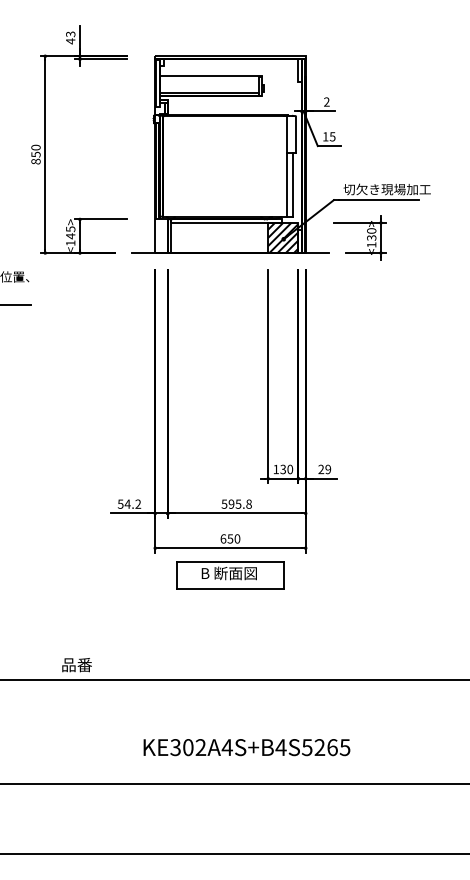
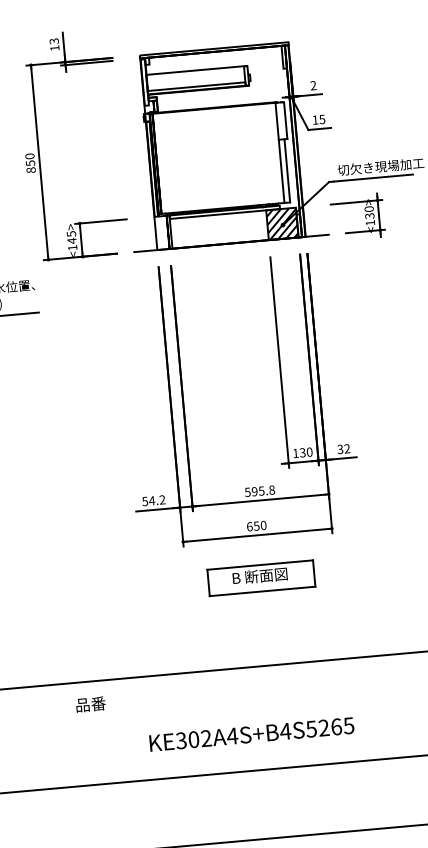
text: (70, 41) -> (54, 48), 43 -> 13
text: (324, 469) -> (343, 449), 29 -> 32
part: (230, 575) -> (261, 578), moved
text: (76, 665) -> (90, 704), moved
text: (246, 747) -> (251, 734), moved

